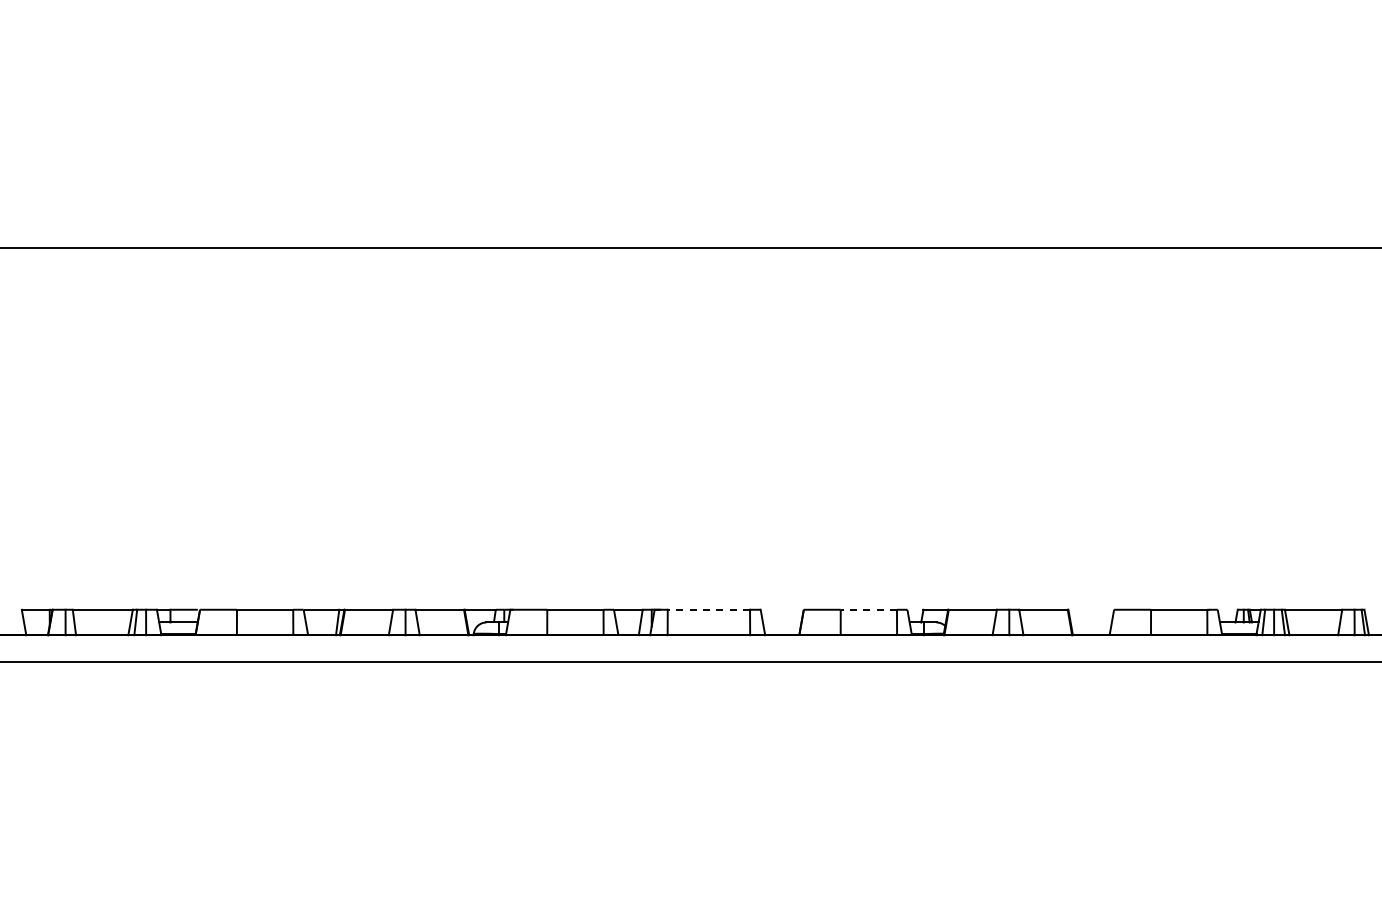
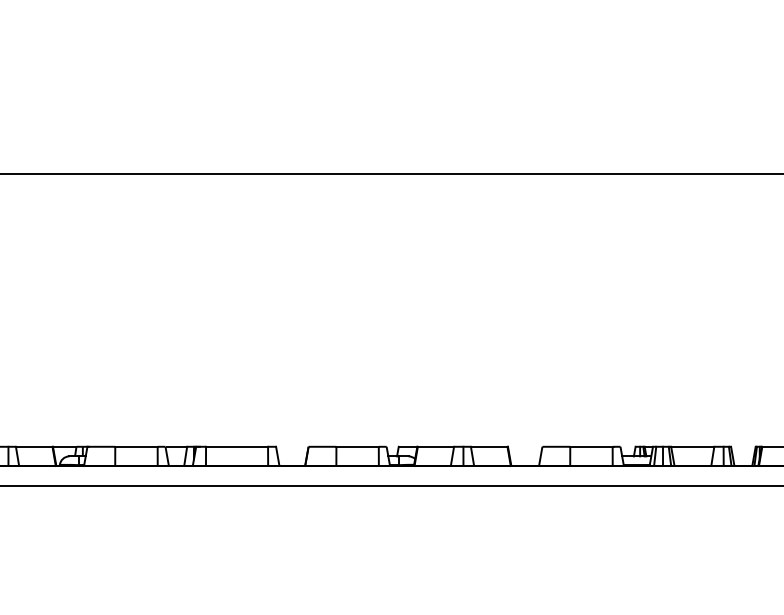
line: (708, 609) -> (236, 446), dashed -> solid
line: (868, 609) -> (357, 446), dashed -> solid

